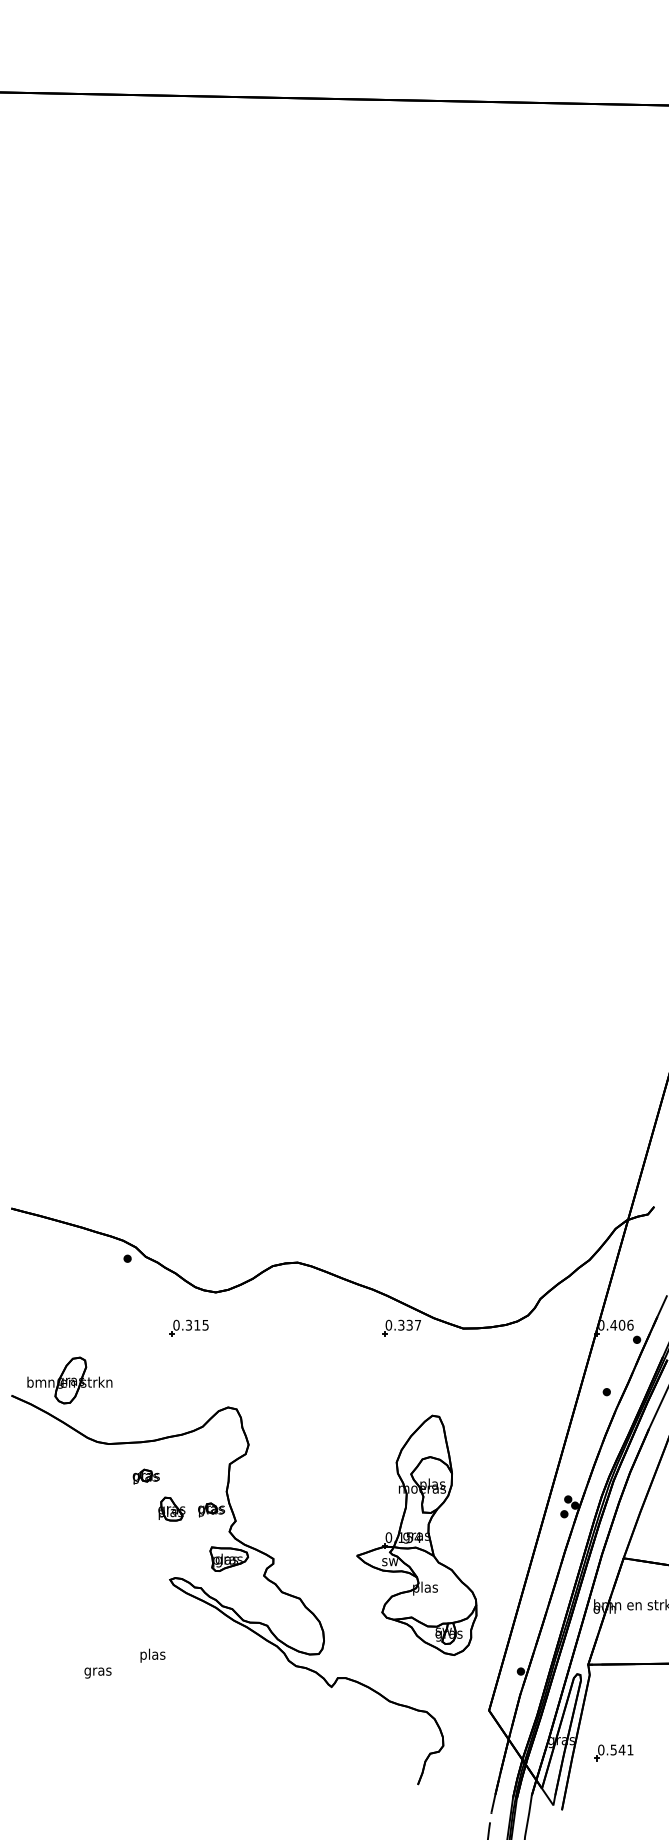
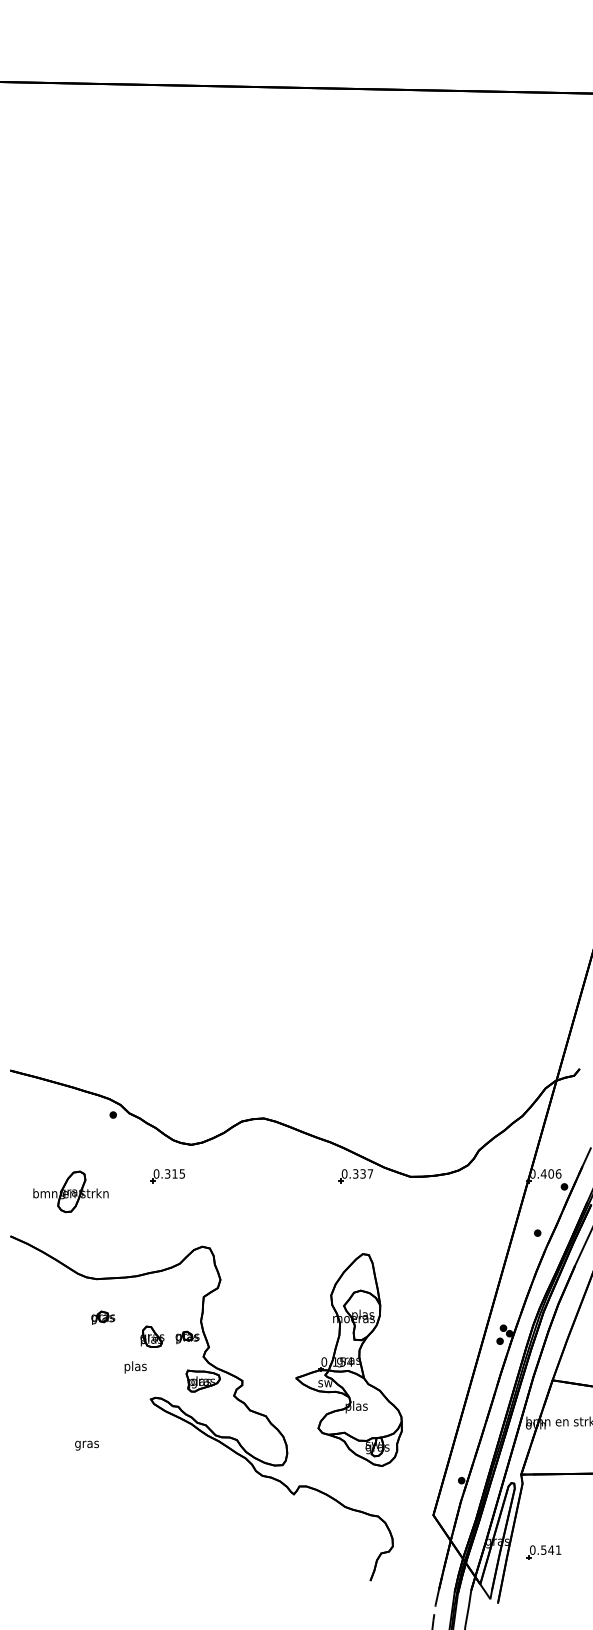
part: (69, 1380) -> (70, 1191), moved
part: (145, 1476) -> (102, 1317), moved
part: (416, 1534) -> (348, 1359), moved
text: (152, 1655) -> (135, 1367), moved
text: (97, 1672) -> (86, 1445), moved

